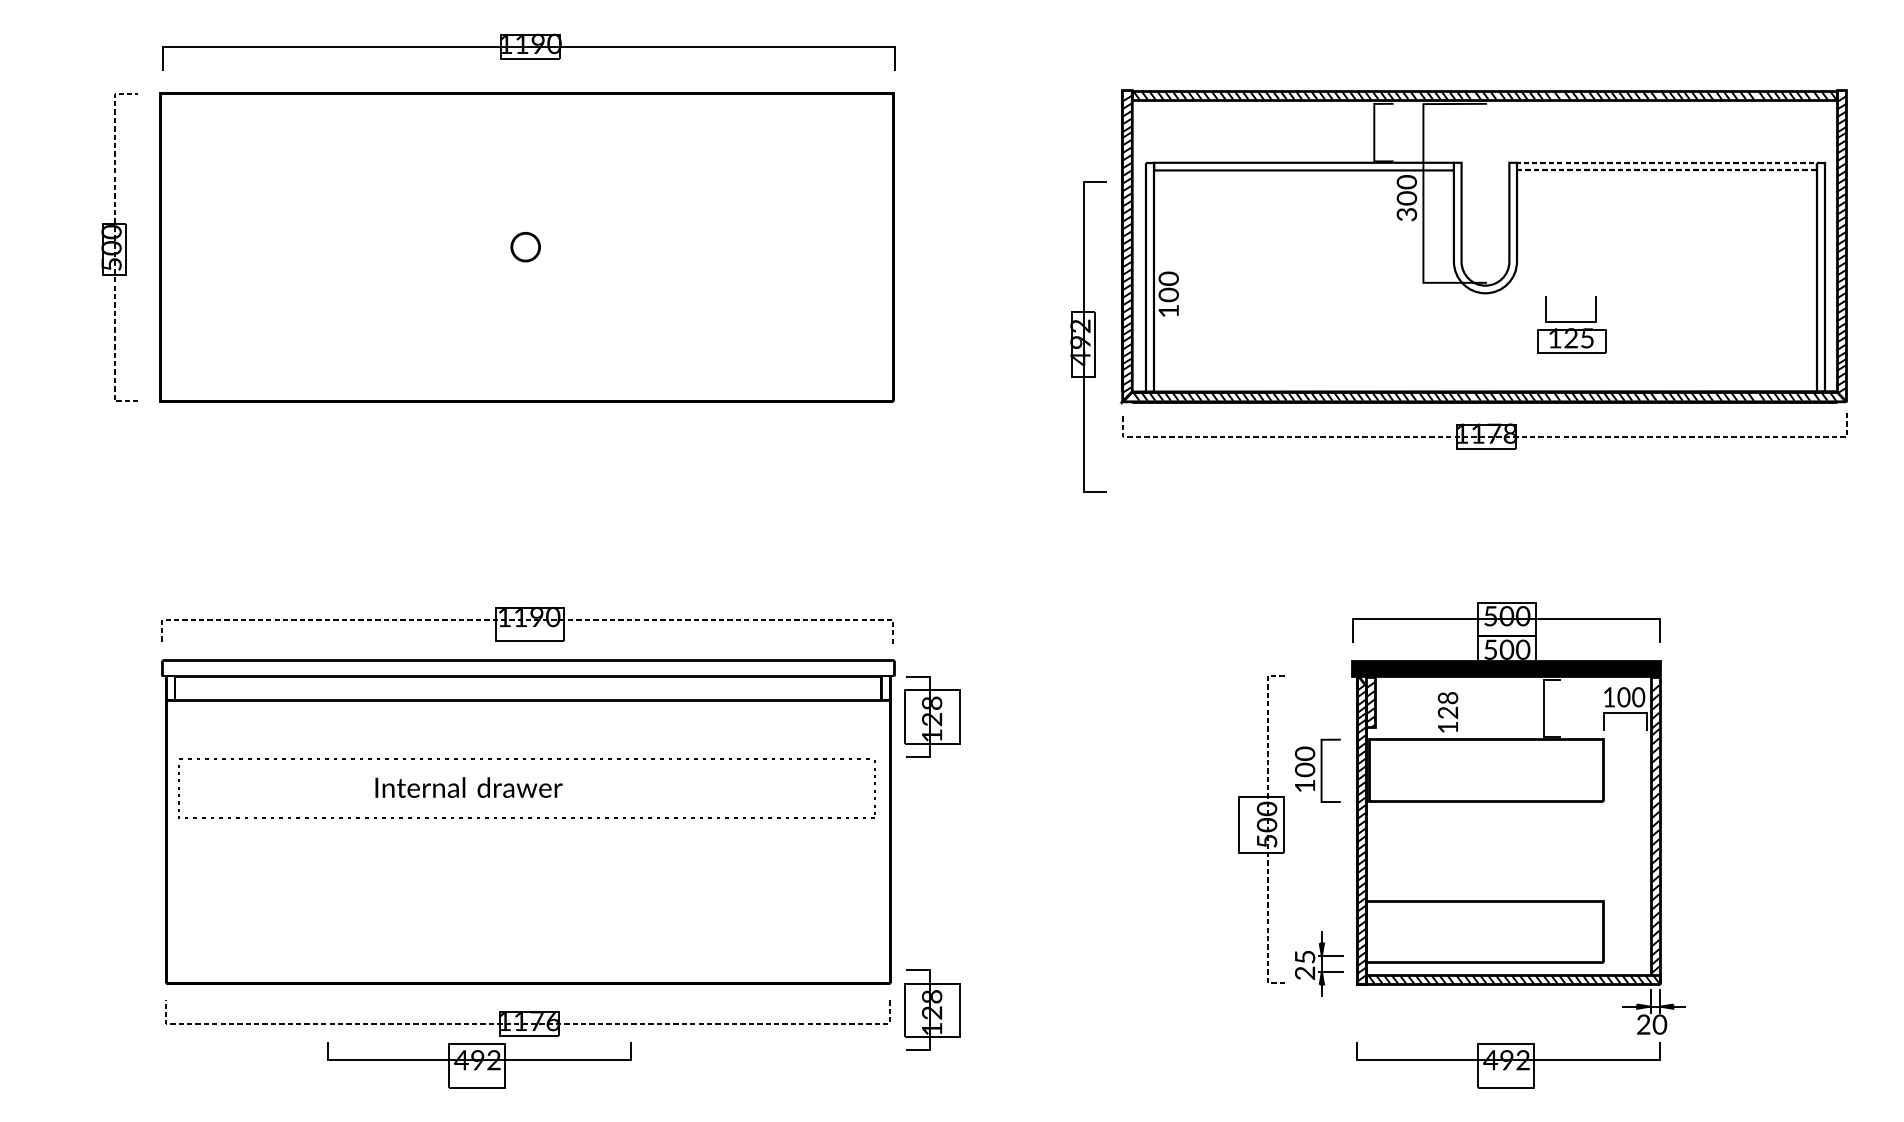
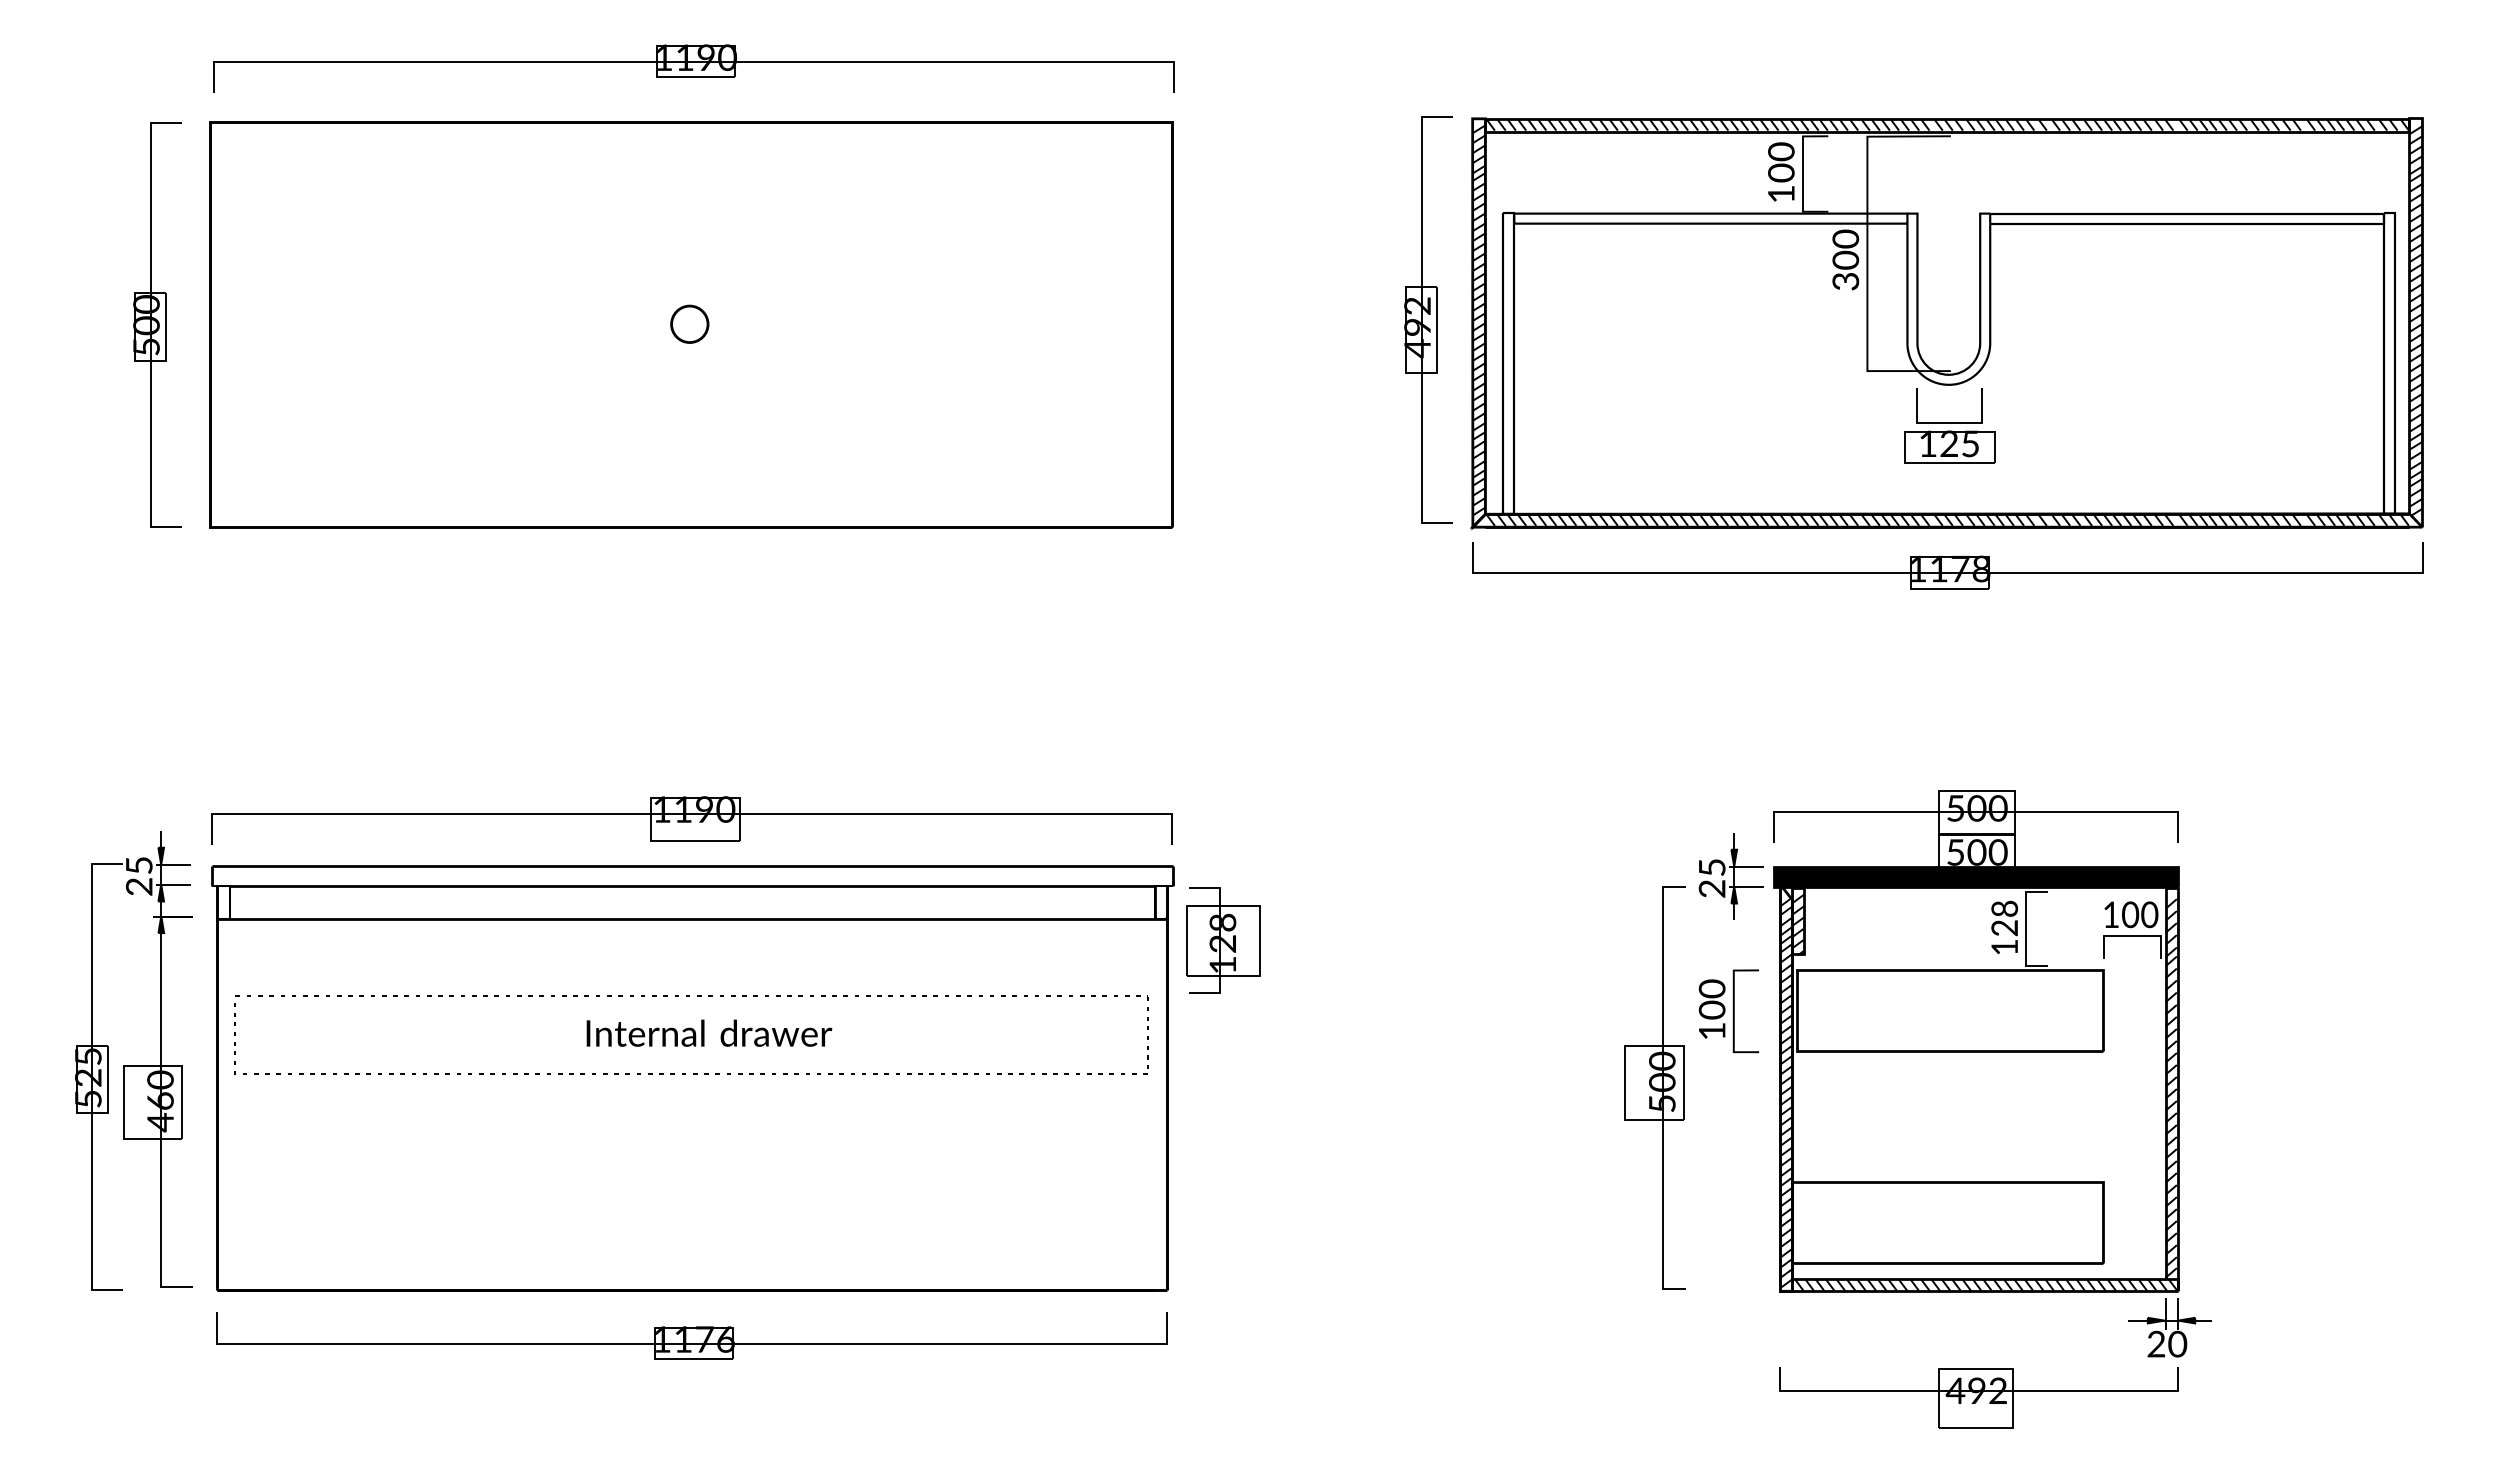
line: (1816, 166) -> (2383, 218), dashed -> solid
line: (114, 247) -> (150, 324), dashed -> solid
text: (1168, 293) -> (1781, 171), moved
part: (1571, 324) -> (1949, 425), moved
part: (1088, 336) -> (1428, 319), moved
line: (1484, 437) -> (1947, 573), dashed -> solid
line: (527, 620) -> (692, 813), dashed -> solid
text: (1447, 712) -> (2004, 927), moved
text: (469, 787) -> (709, 1032), moved
part: (101, 808) -> (133, 1060), added
line: (1267, 828) -> (1663, 1087), dashed -> solid
part: (1319, 963) -> (1730, 876), moved
part: (932, 1010) -> (1223, 1325), removed
line: (527, 1024) -> (691, 1343), dashed -> solid
part: (478, 1065) -> (628, 1397), removed

